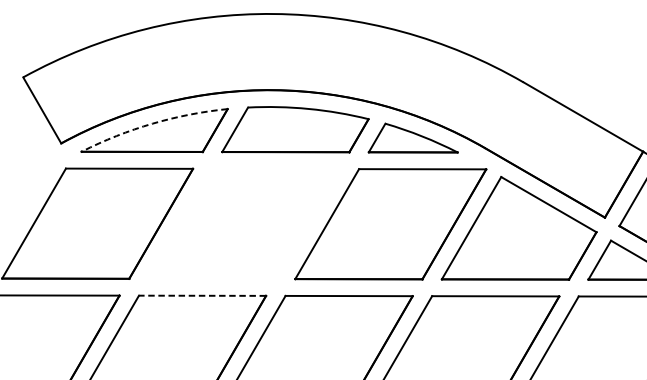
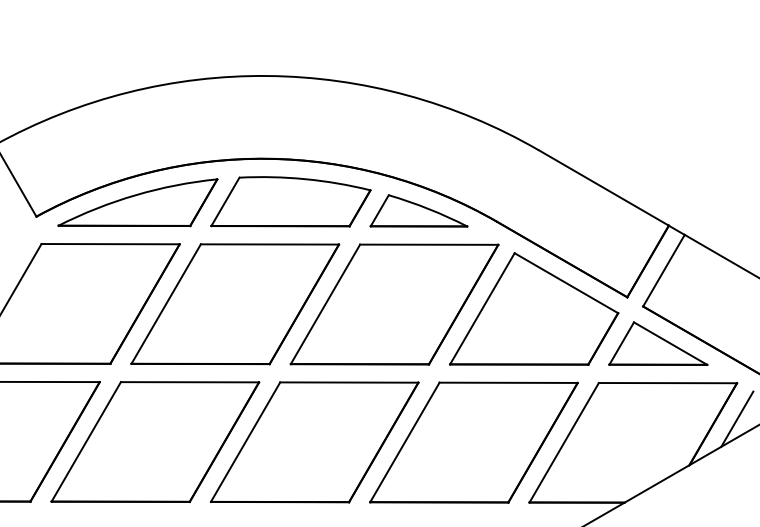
arc: (152, 123) -> (135, 195), dashed -> solid
part: (244, 224) -> (235, 304), added
line: (202, 296) -> (189, 382), dashed -> solid

